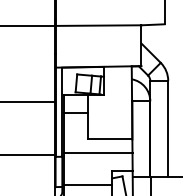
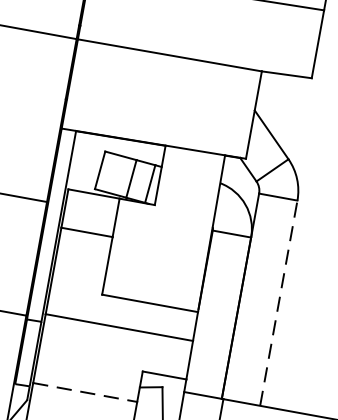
line: (168, 128) -> (279, 302), solid -> dashed
line: (88, 185) -> (86, 393), solid -> dashed

